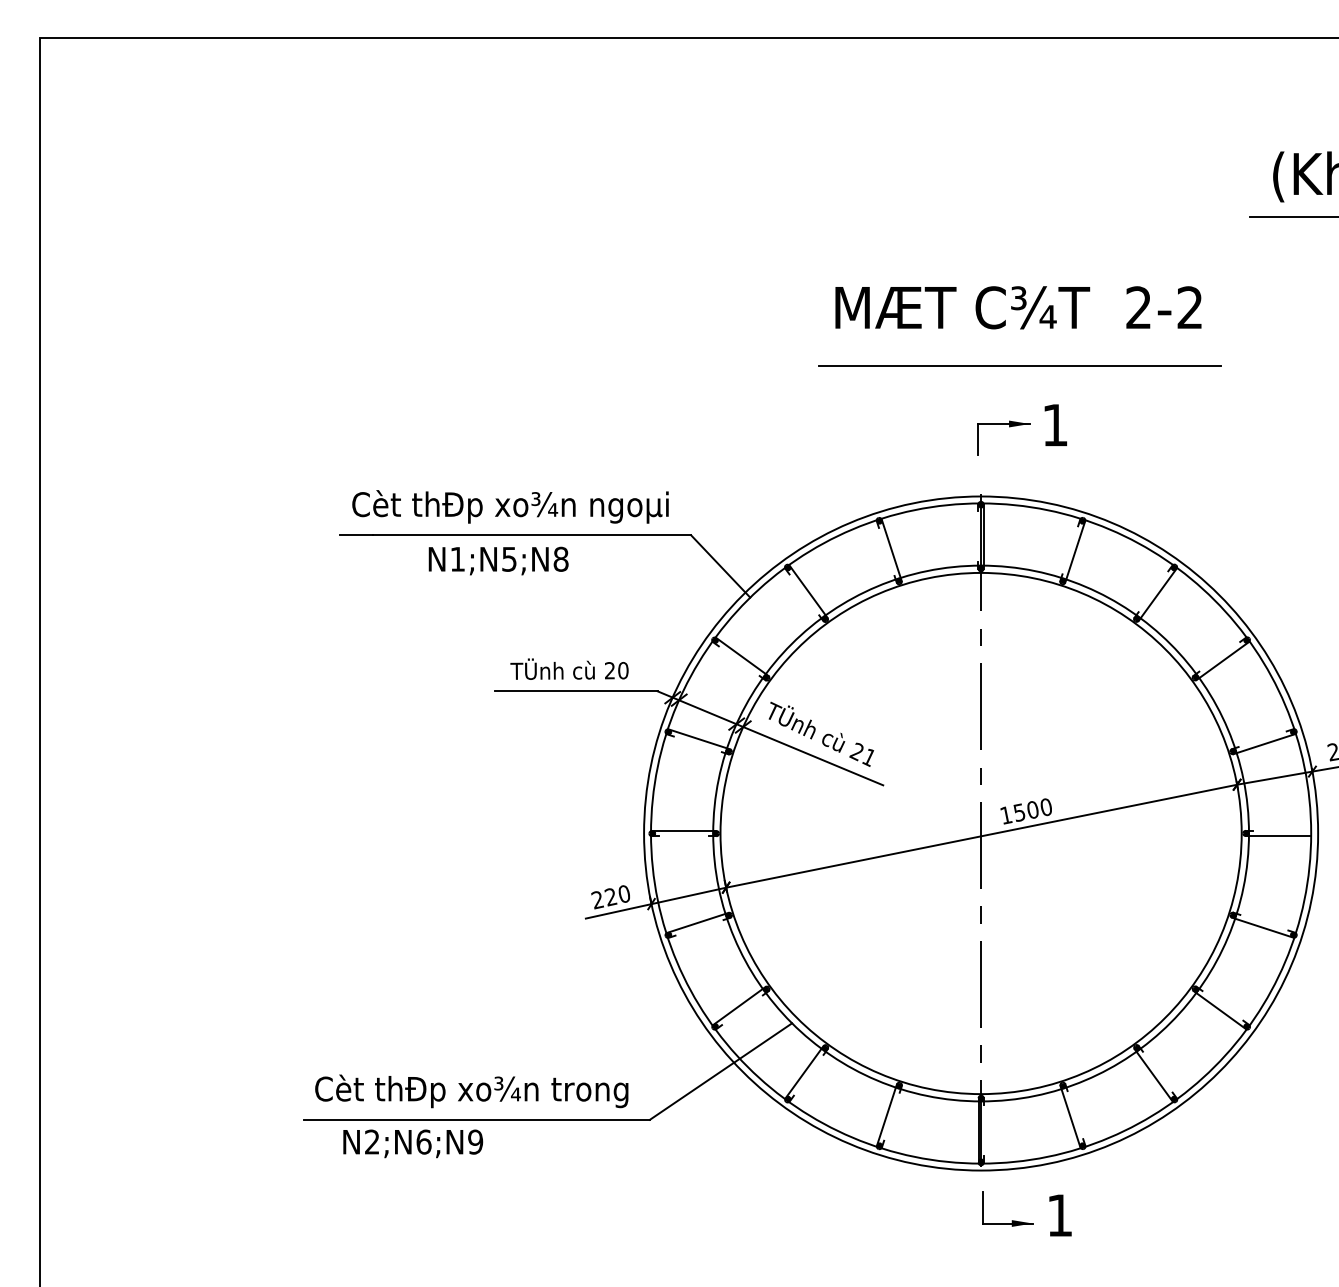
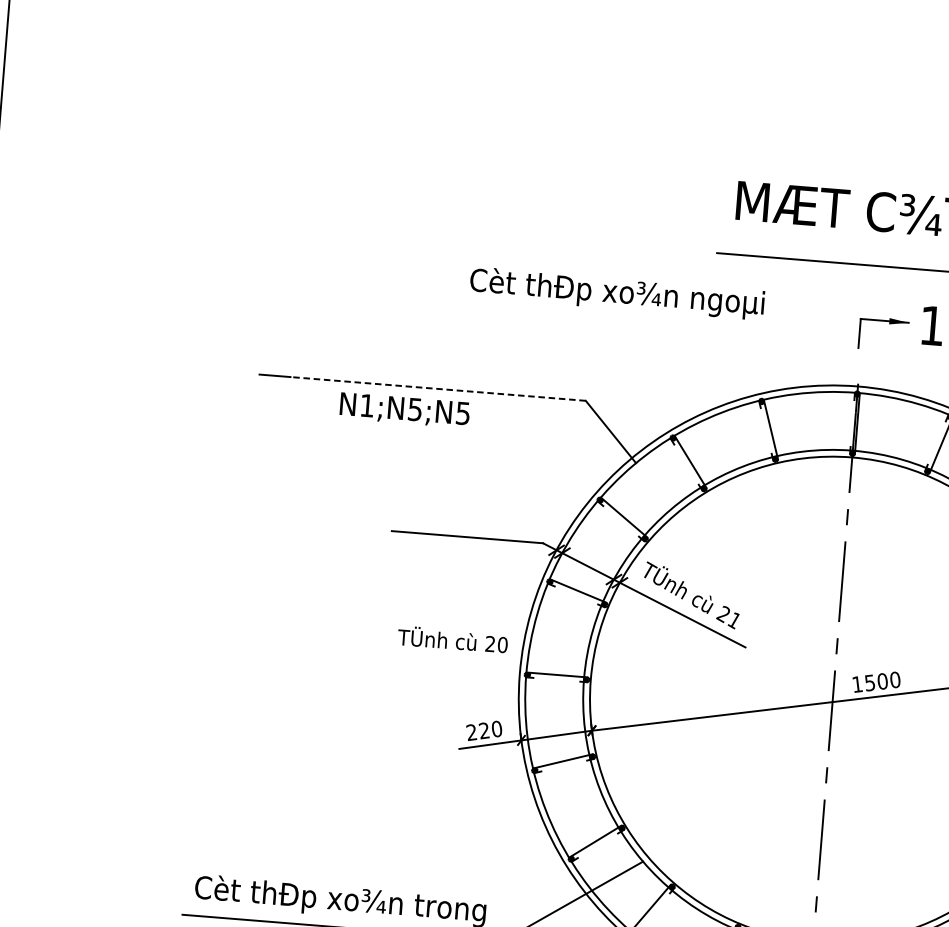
text: (510, 506) -> (617, 293), moved
line: (532, 535) -> (438, 389), solid -> dashed
text: (560, 558) -> (462, 412), N1;N5;N8 -> N1;N5;N5
text: (569, 668) -> (452, 638), moved

